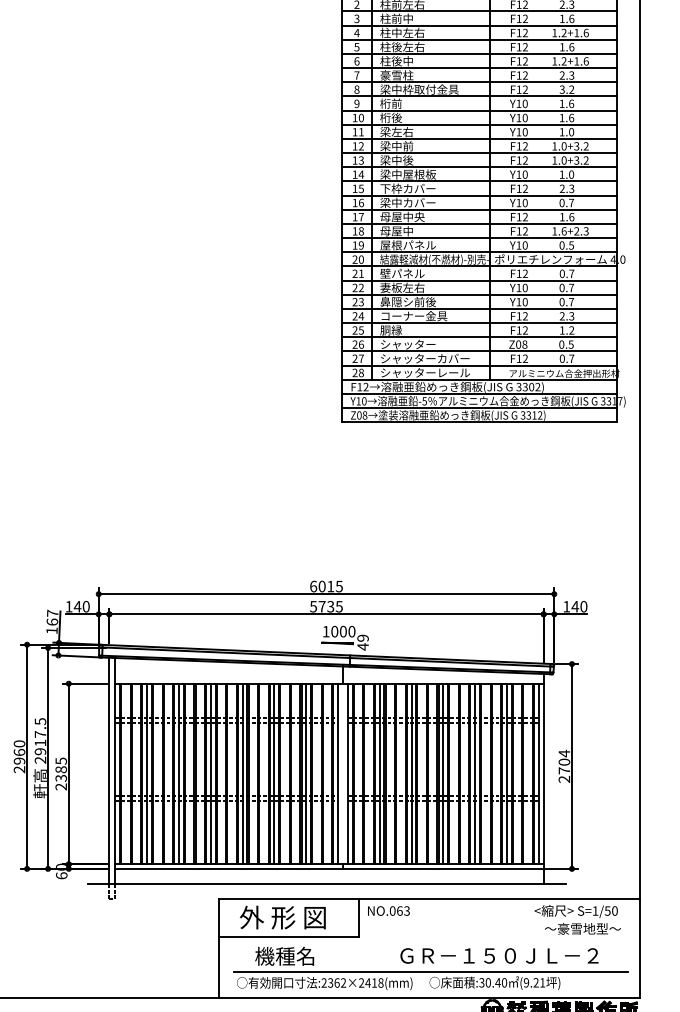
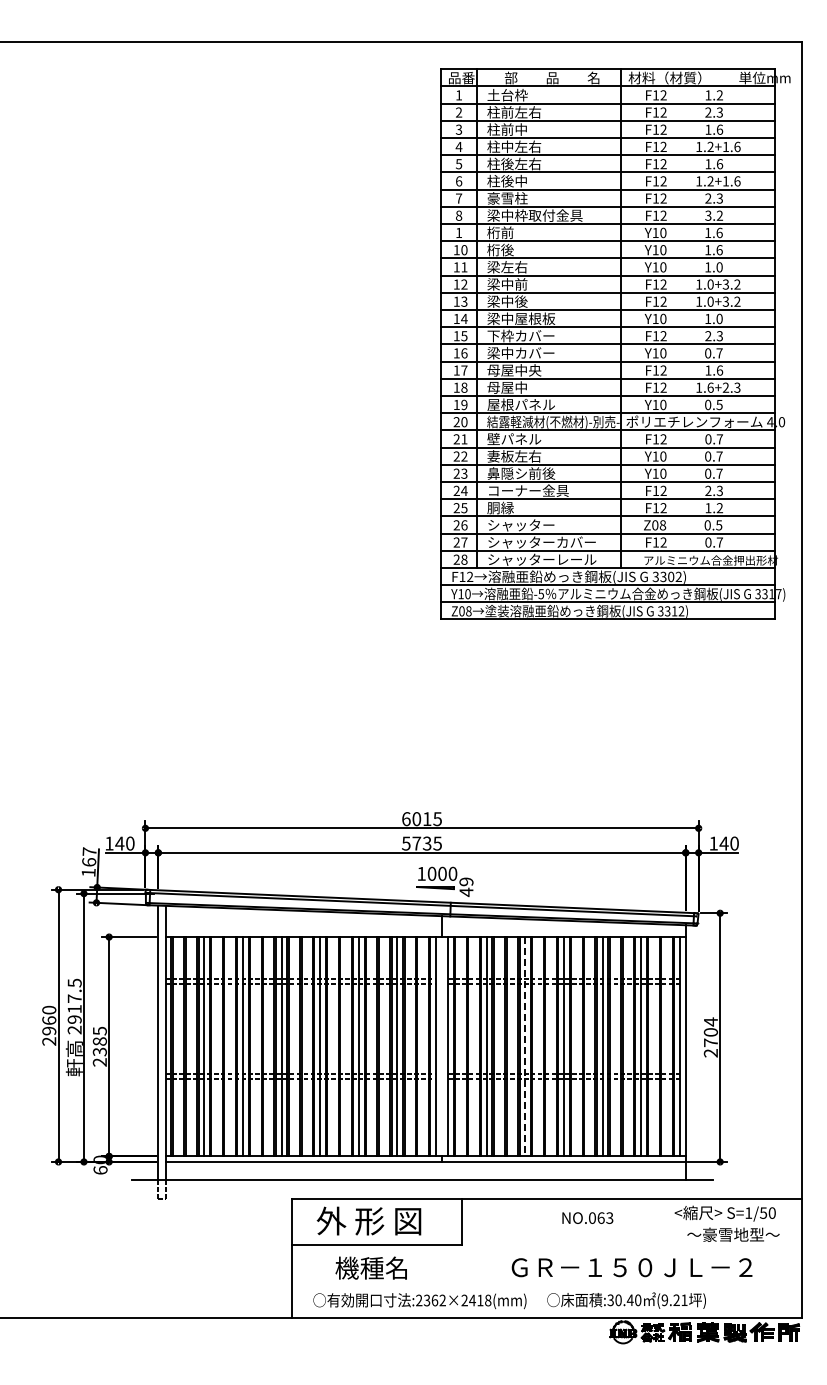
text: (357, 103) -> (459, 232), 9 -> 1
line: (411, 773) -> (525, 1046), solid -> dashed
text: (388, 910) -> (587, 1217), moved
line: (431, 971) -> (549, 1286), removed

